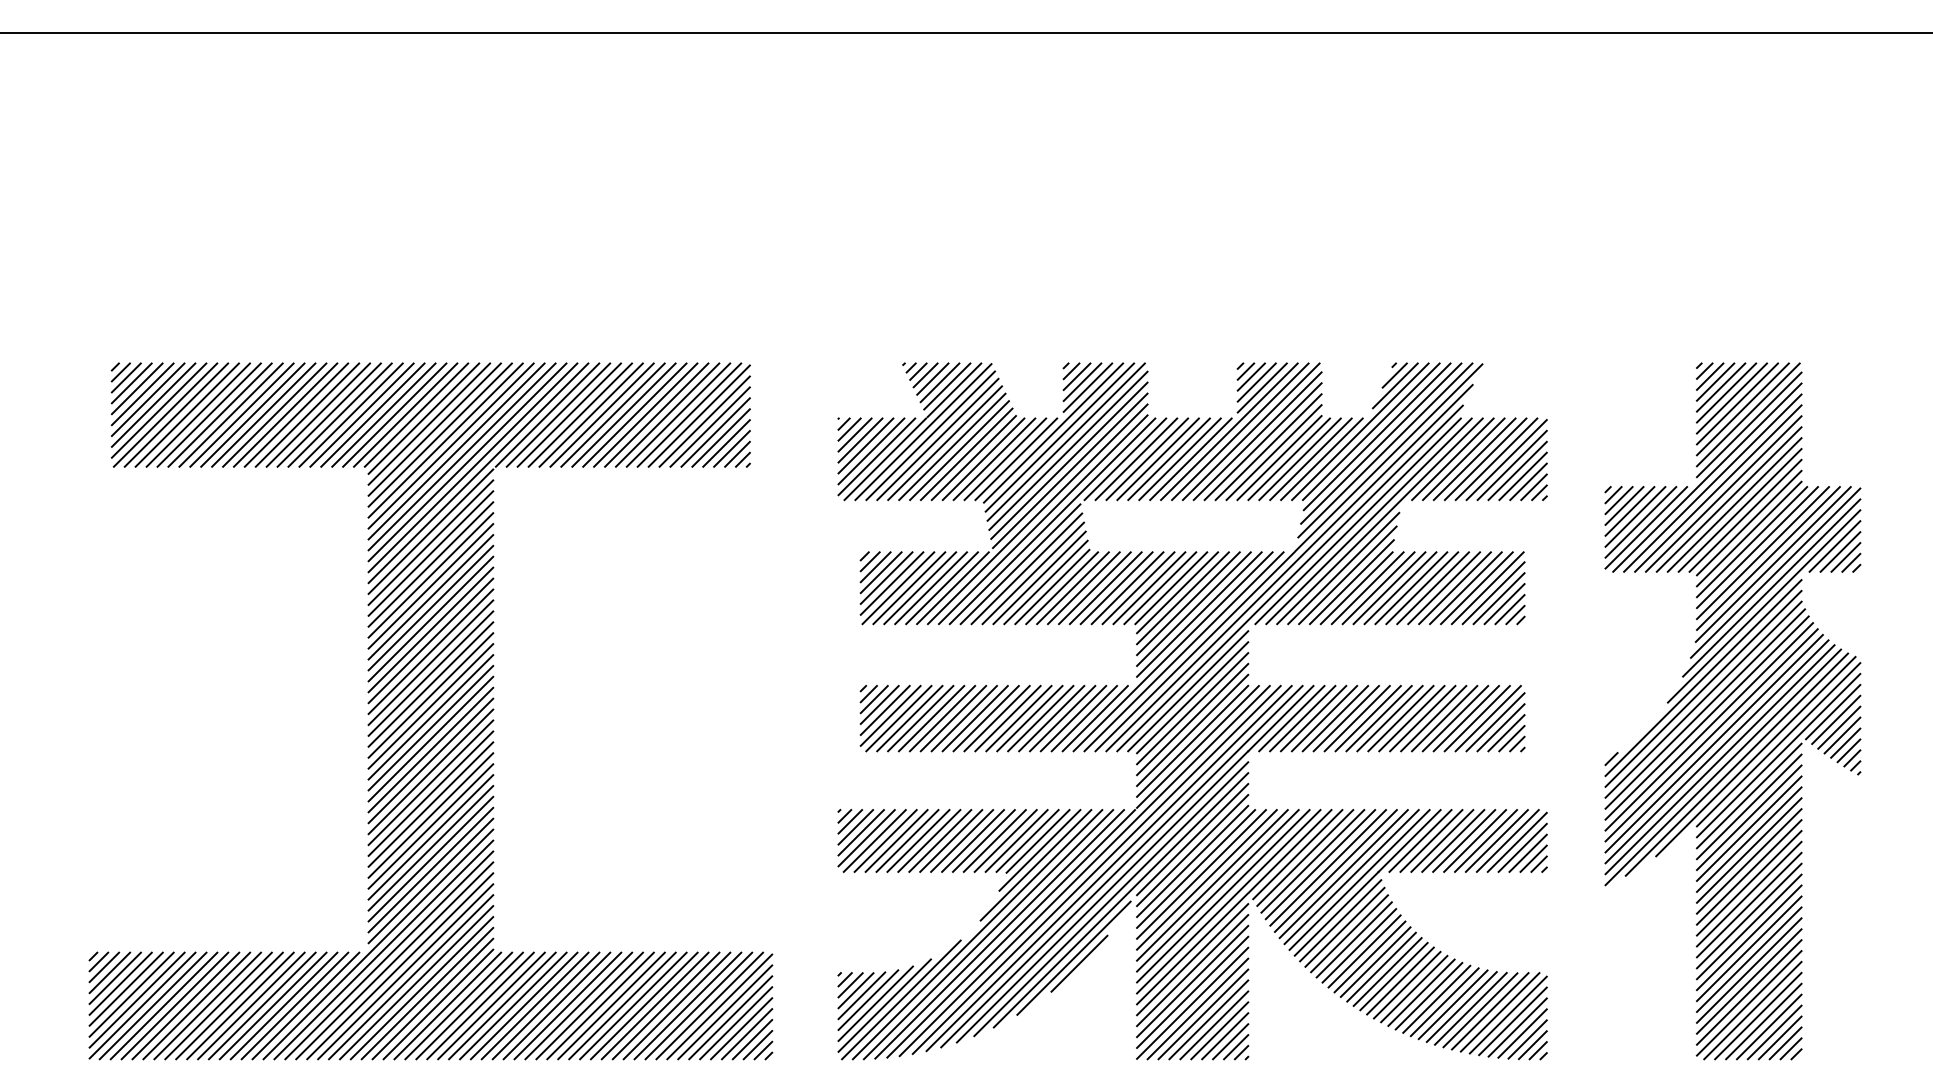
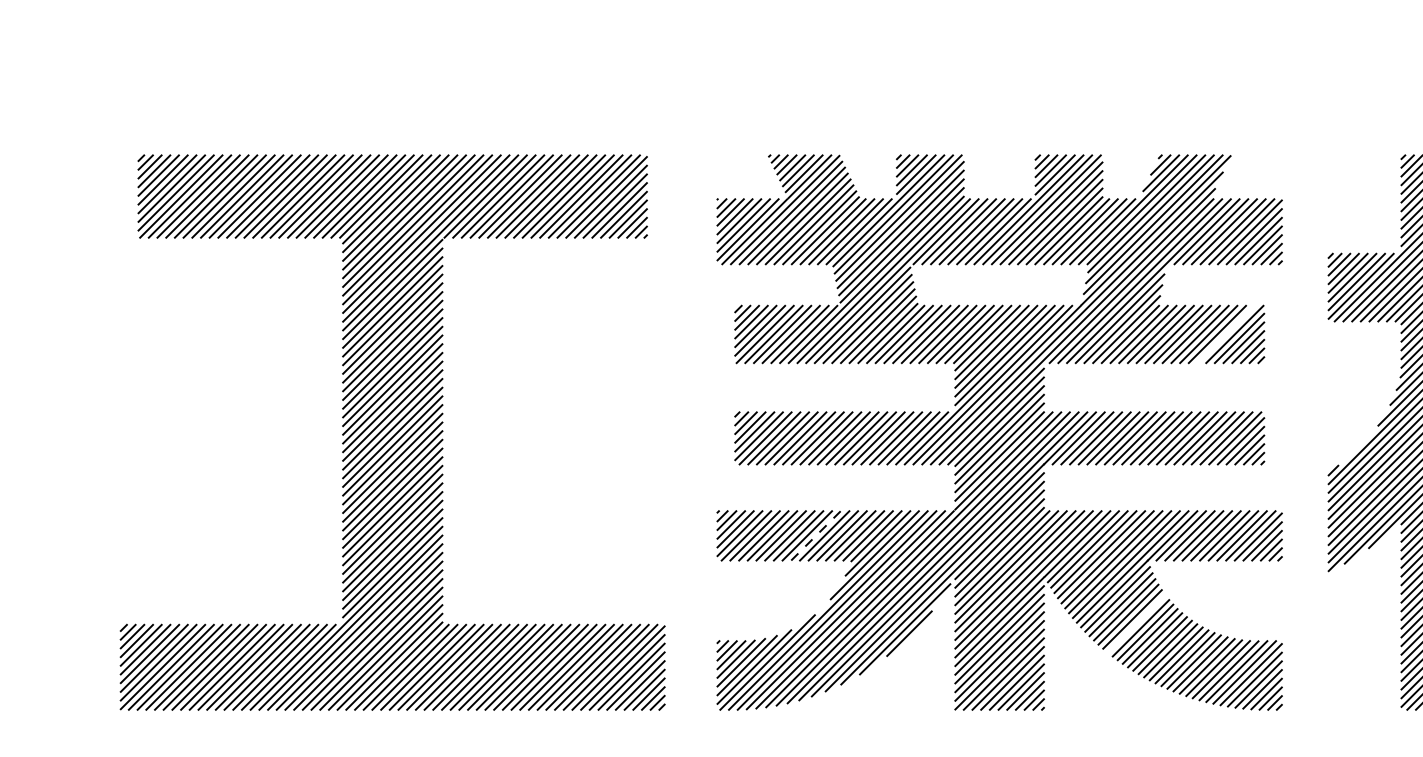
line: (1476, 588) -> (1225, 334), removed
line: (962, 840) -> (816, 535), solid -> dashed
line: (1364, 951) -> (1136, 623), removed

